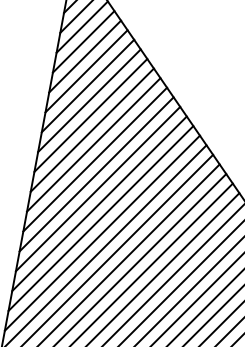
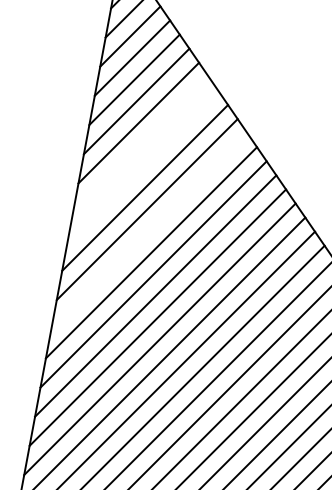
line: (87, 85) -> (140, 143), removed
line: (89, 100) -> (143, 165), removed
line: (93, 144) -> (148, 230), removed

